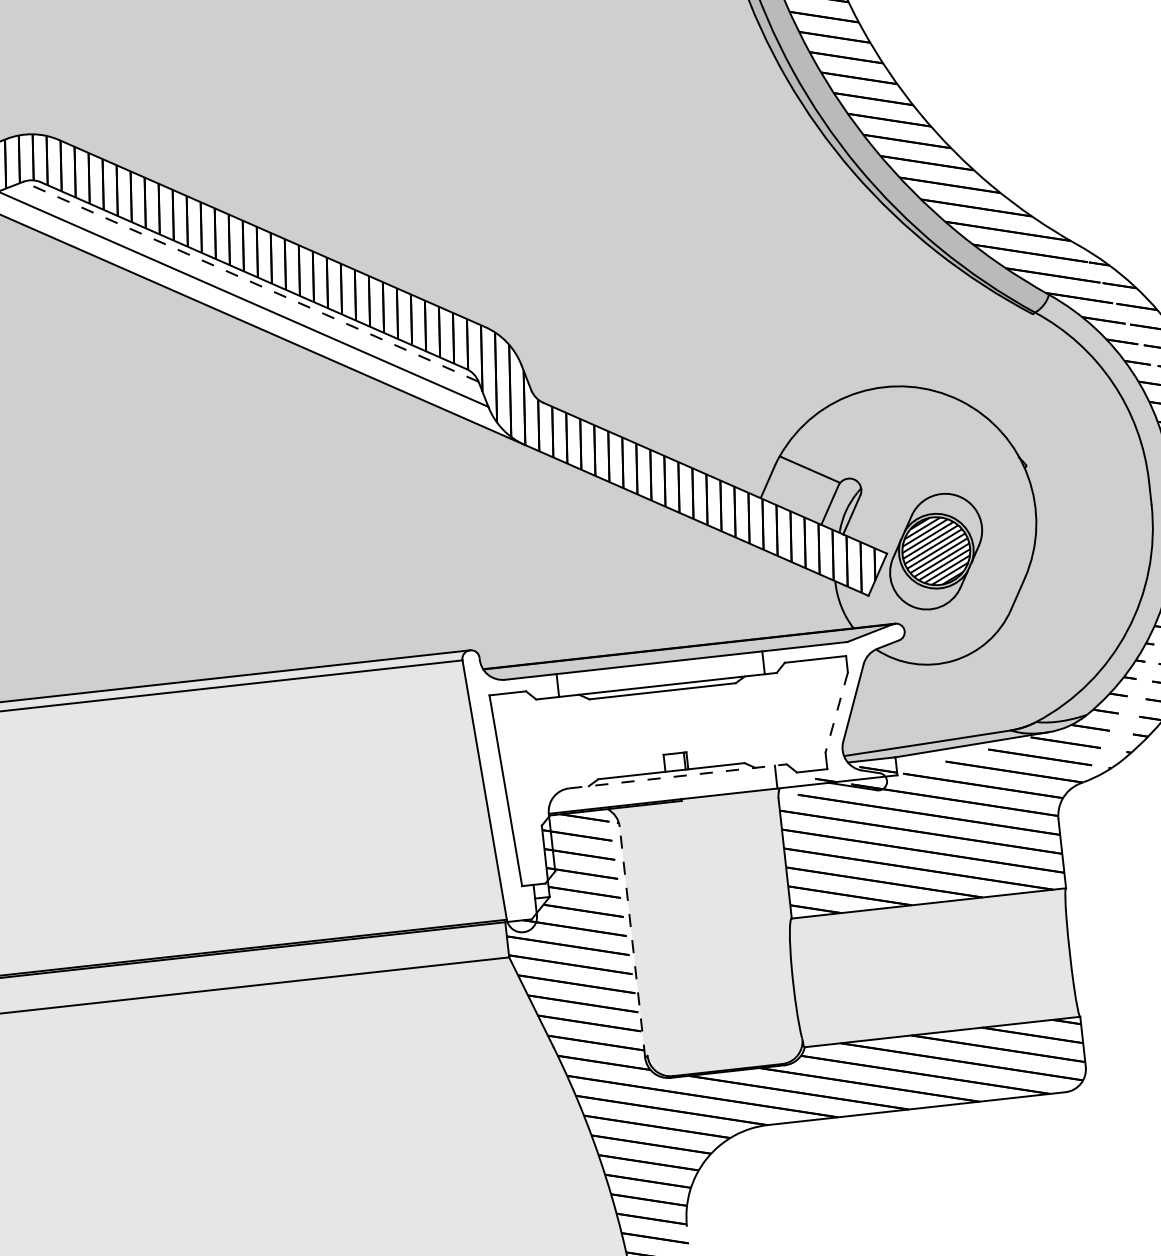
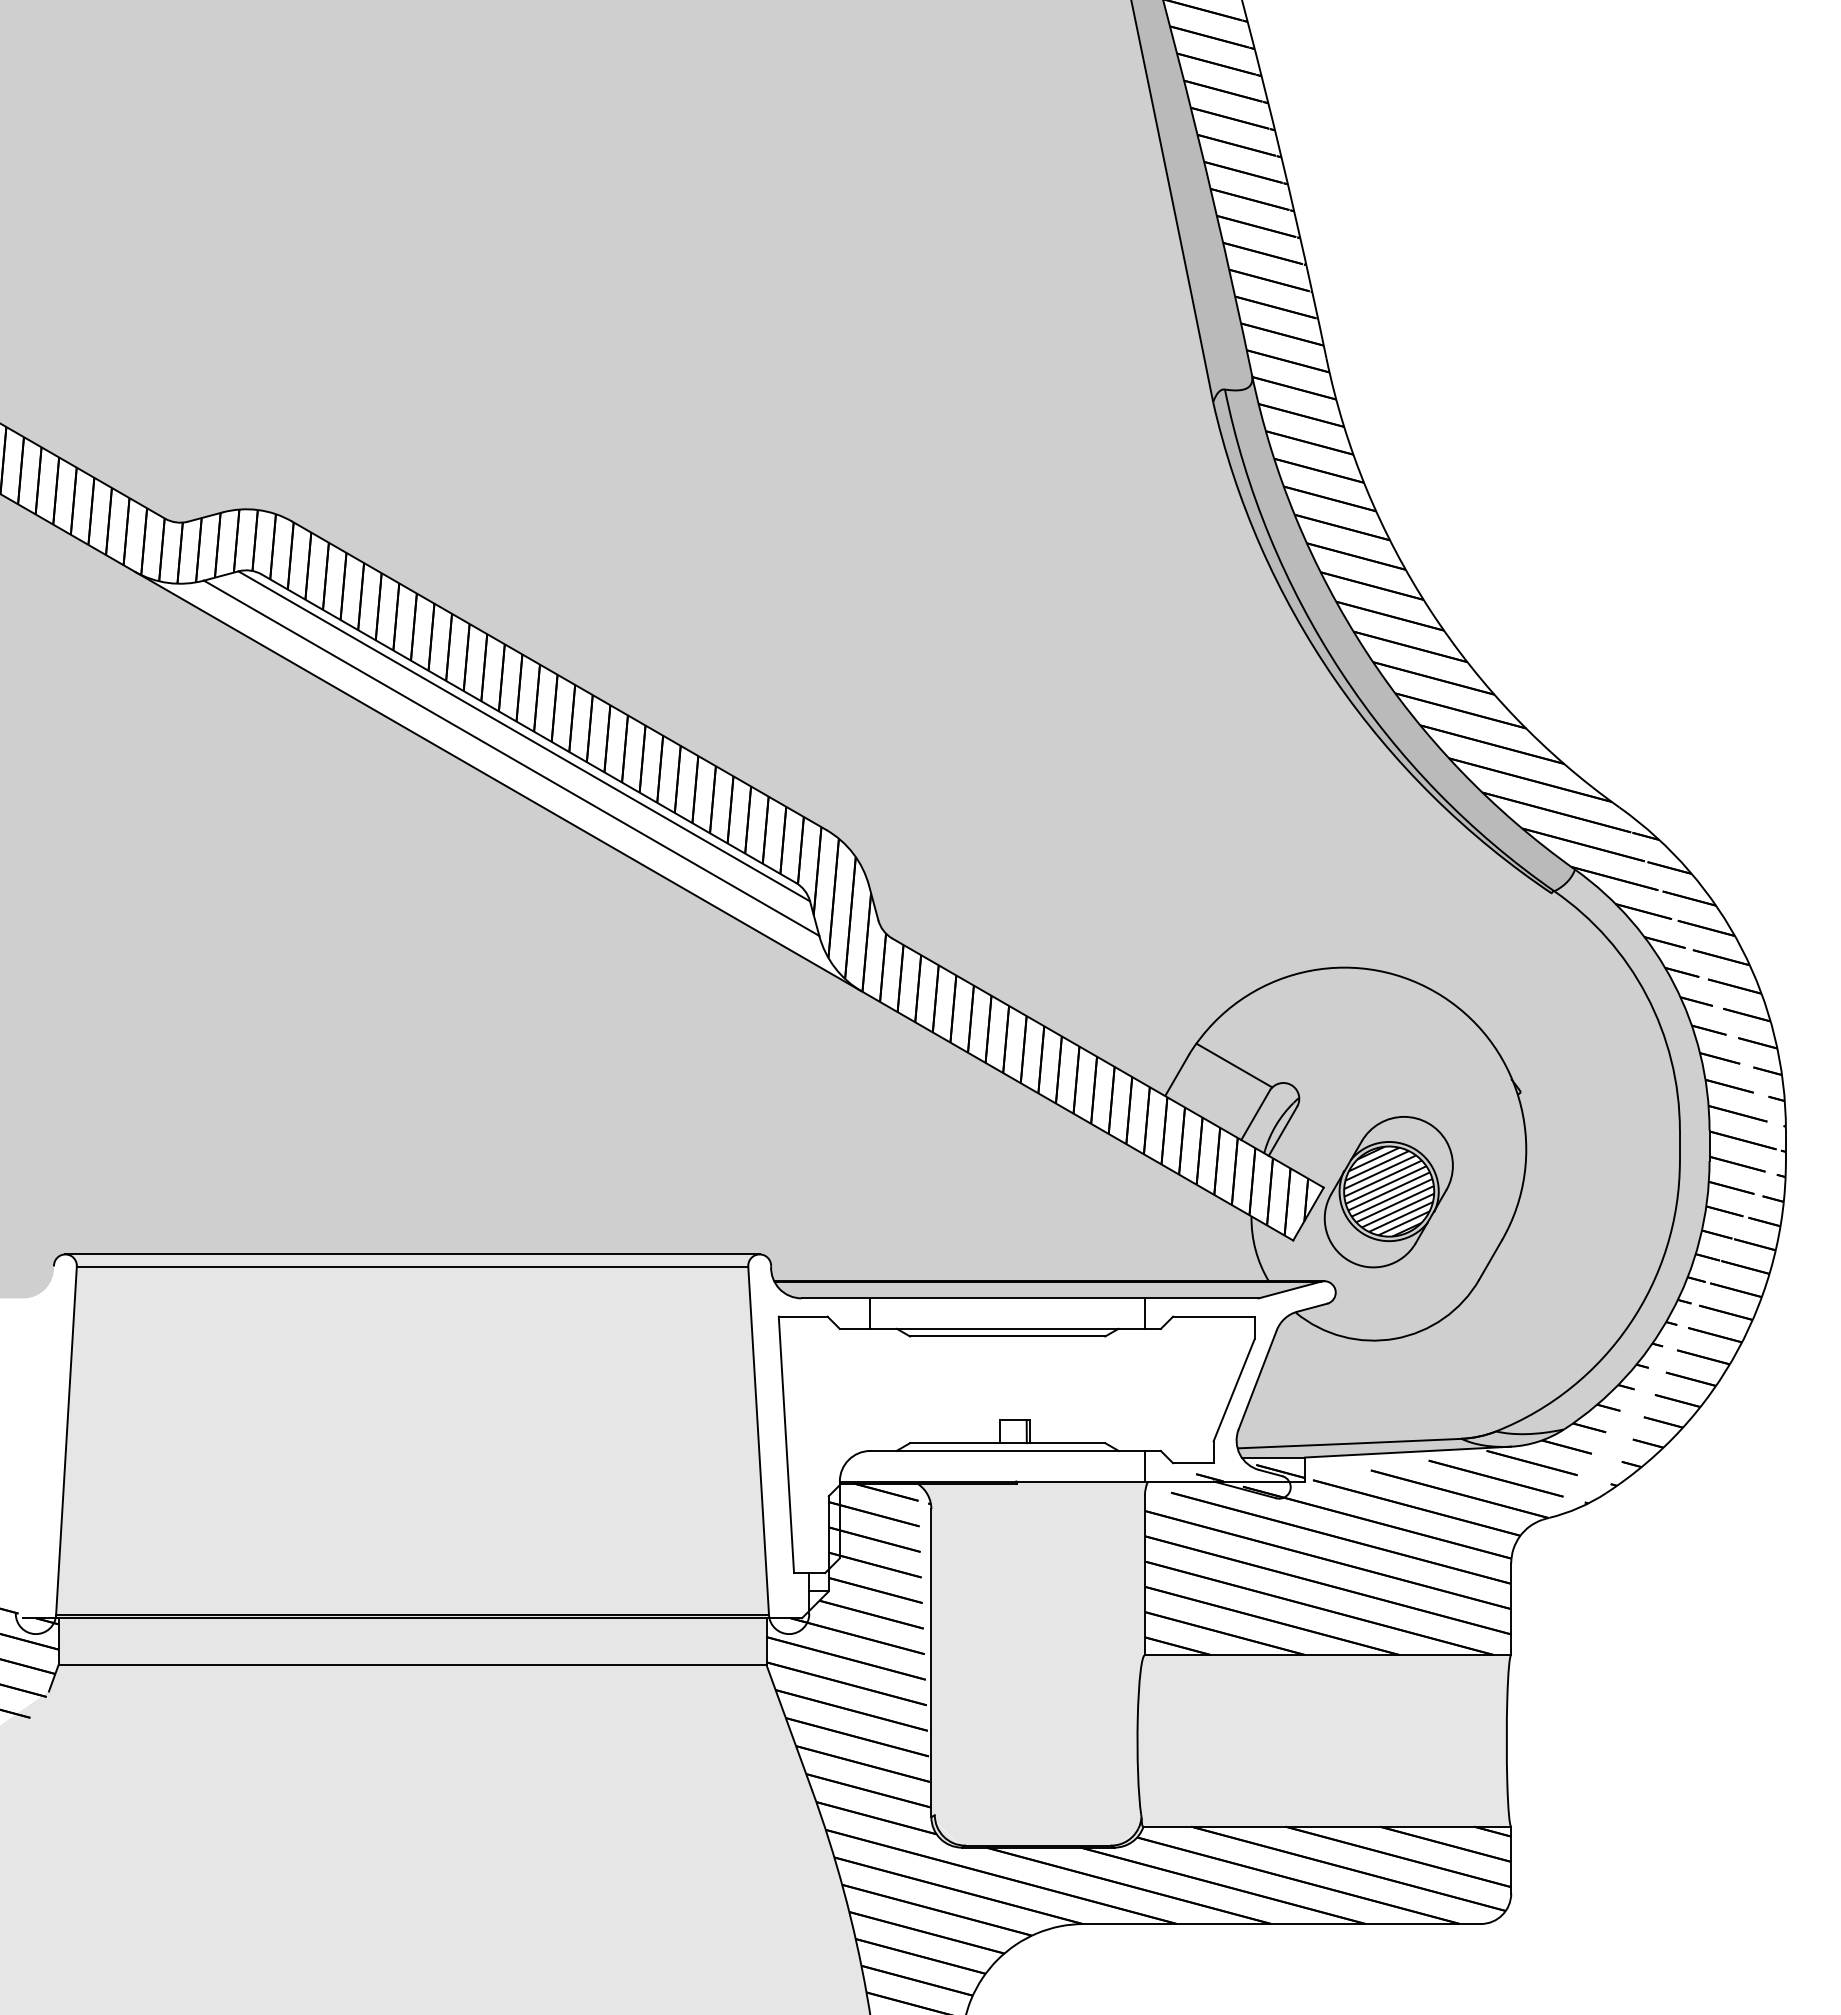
line: (251, 281) -> (524, 736), dashed -> solid
line: (836, 712) -> (1234, 1390), dashed -> solid
line: (678, 775) -> (1016, 1450), dashed -> solid
line: (632, 942) -> (931, 1663), dashed -> solid

